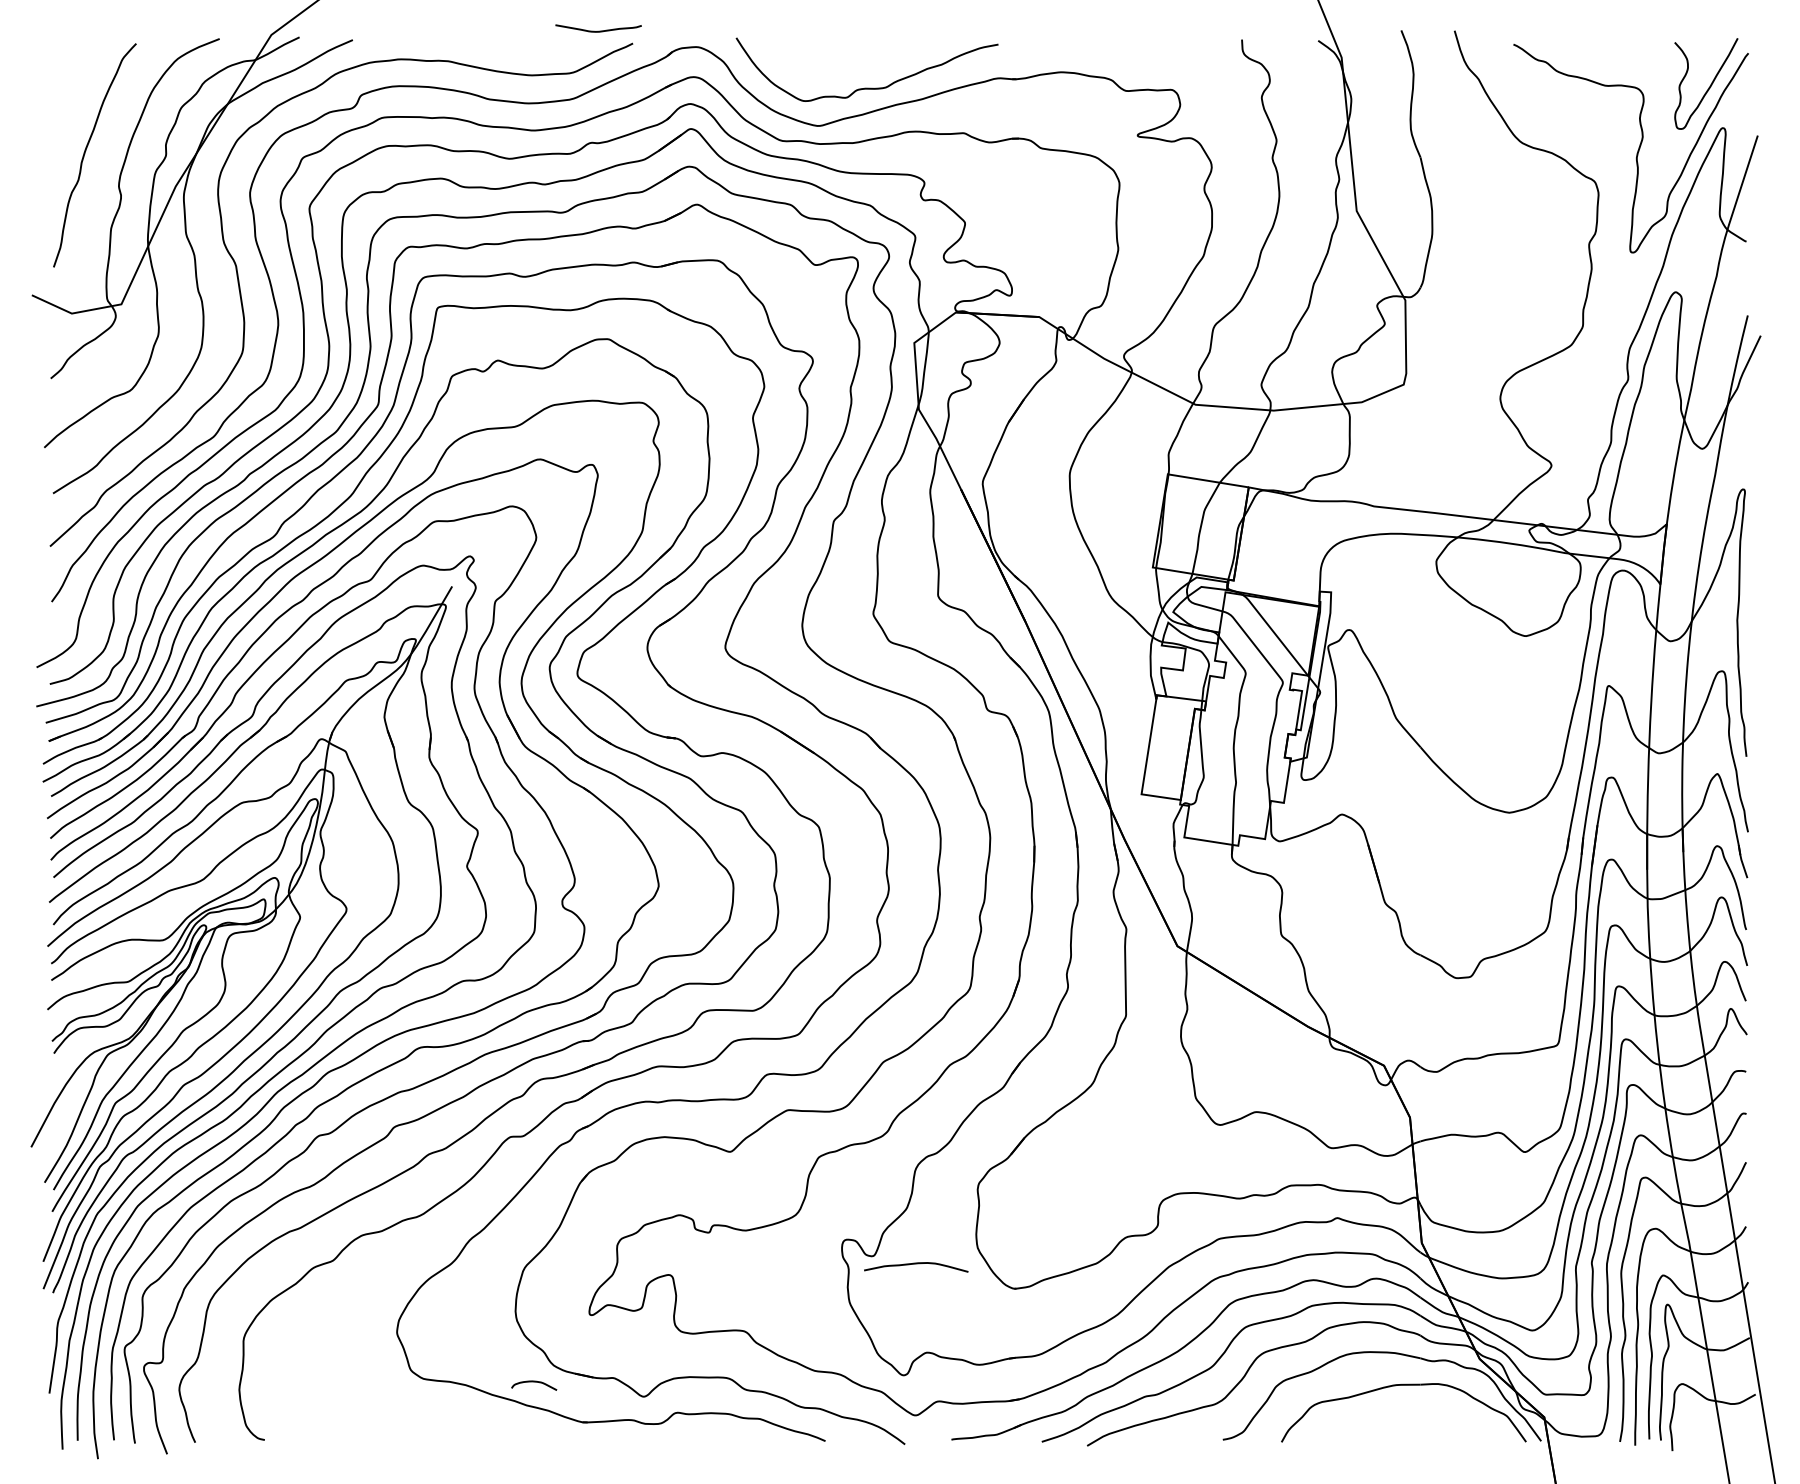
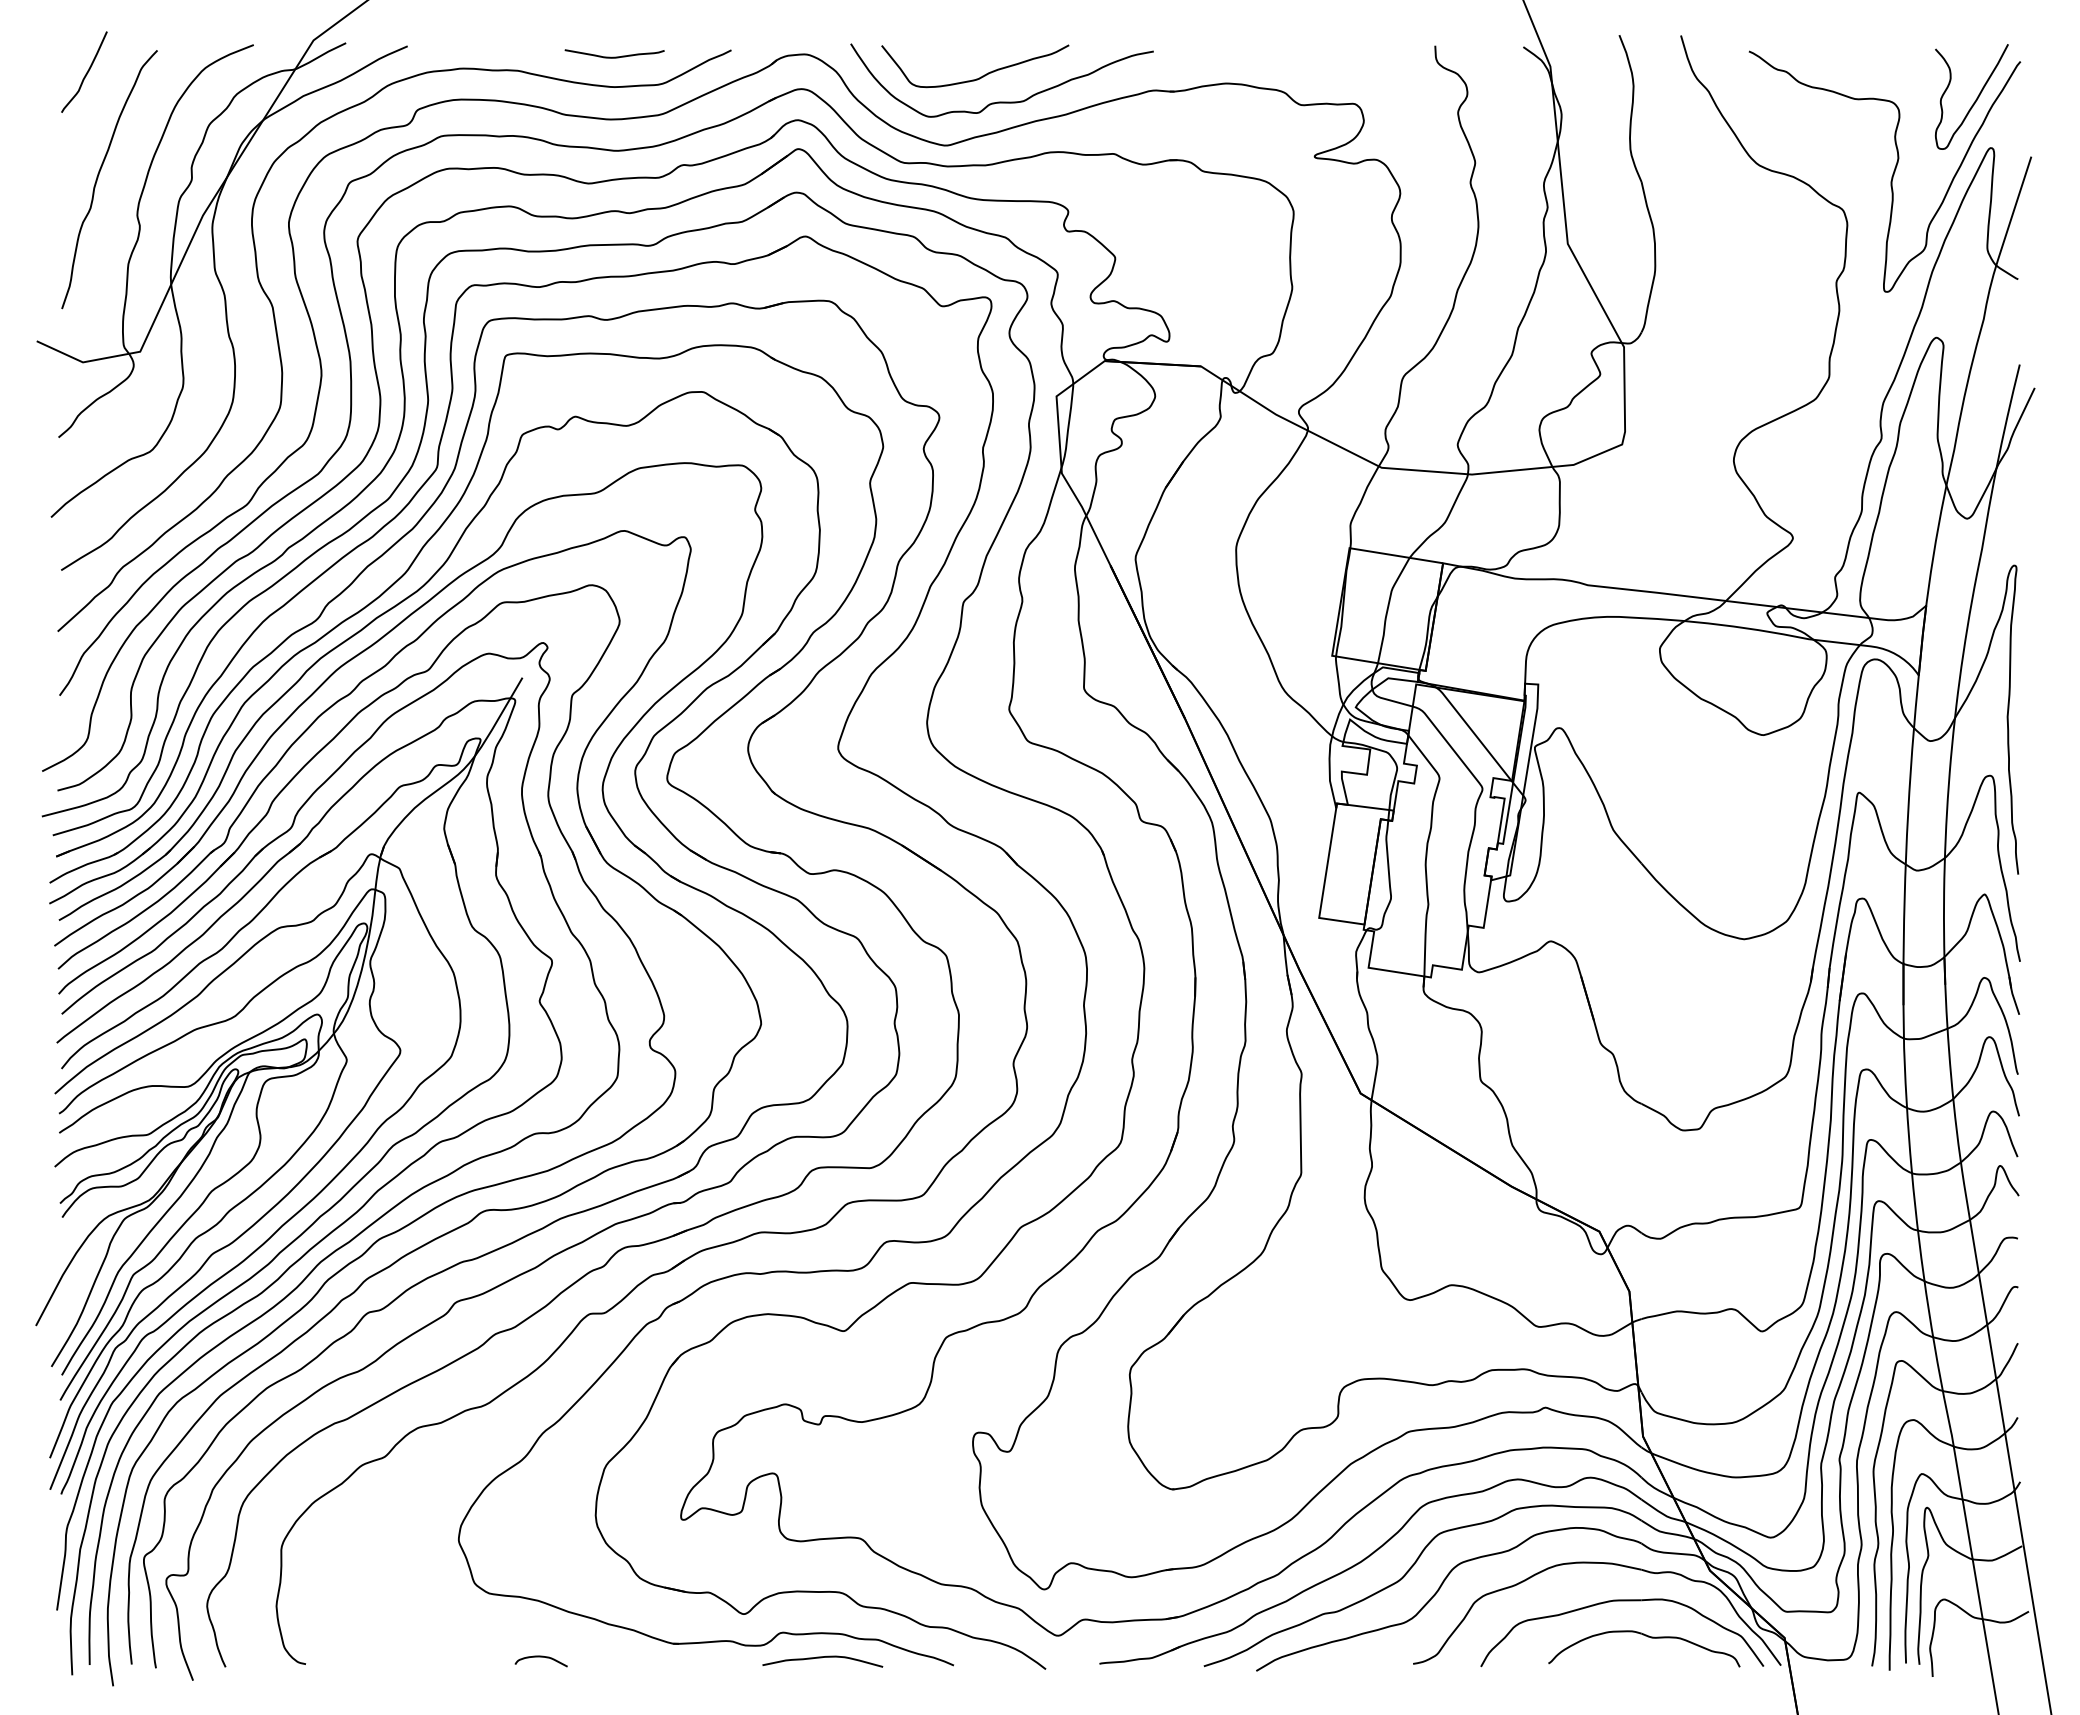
curve: (598, 30) -> (614, 56), moved
curve: (74, 62) -> (86, 72), added
curve: (848, 66) -> (980, 76), added
curve: (916, 1264) -> (822, 1658), moved
curve: (533, 1382) -> (540, 1657), moved
part: (1426, 1416) -> (1648, 1637), added

